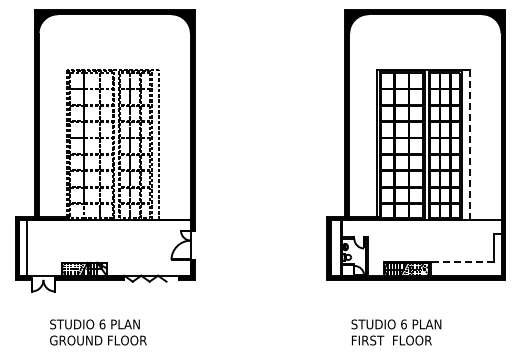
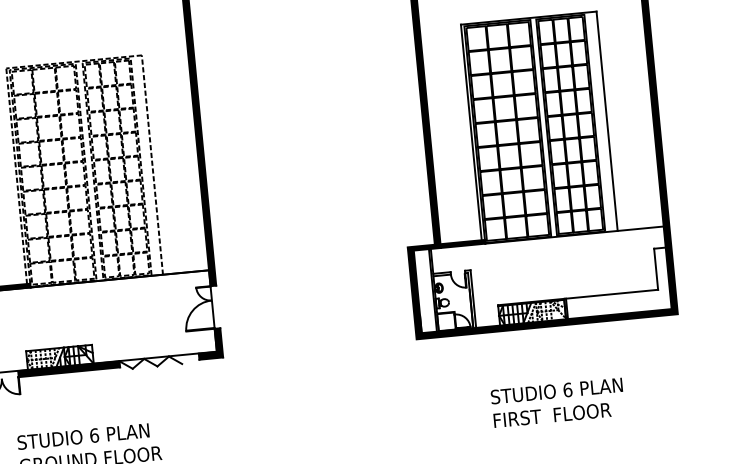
line: (470, 145) -> (607, 121), dashed -> solid
line: (461, 262) -> (611, 294), dashed -> solid
text: (396, 332) -> (558, 402), moved

